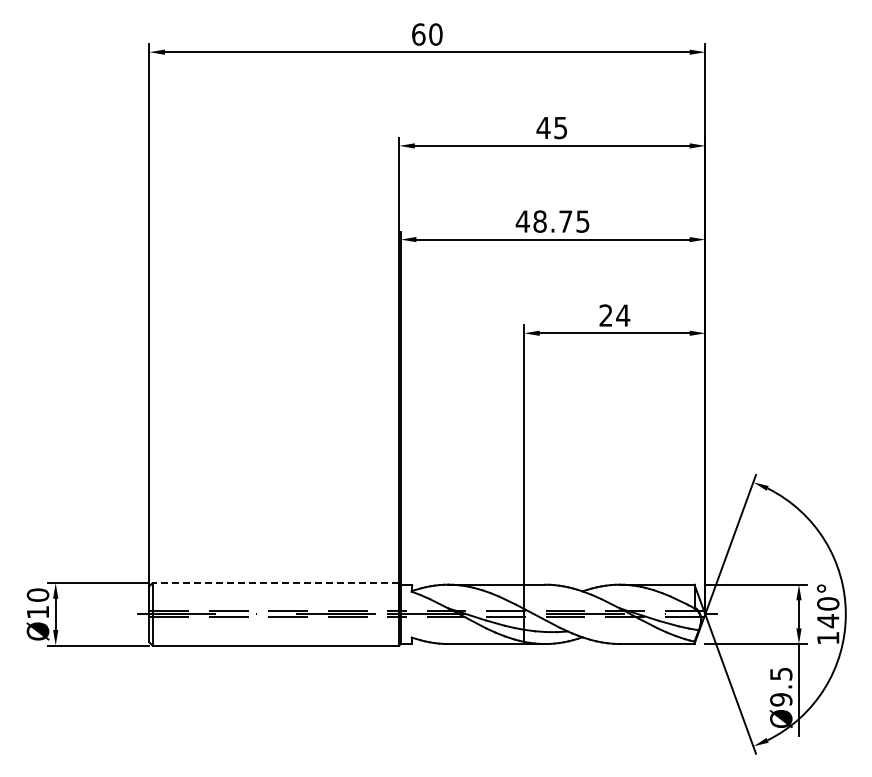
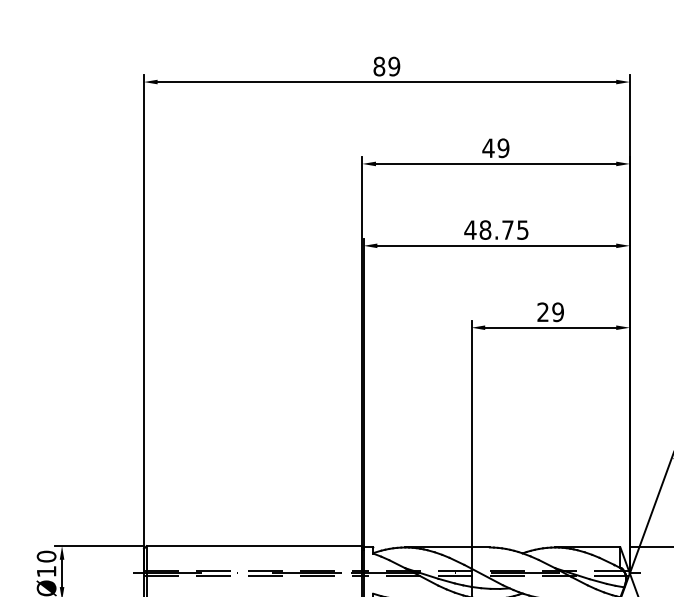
text: (427, 34) -> (387, 66), 60 -> 89
text: (560, 127) -> (503, 147), 45 -> 49
text: (623, 315) -> (558, 312), 24 -> 29
line: (275, 583) -> (254, 546), dashed -> solid

